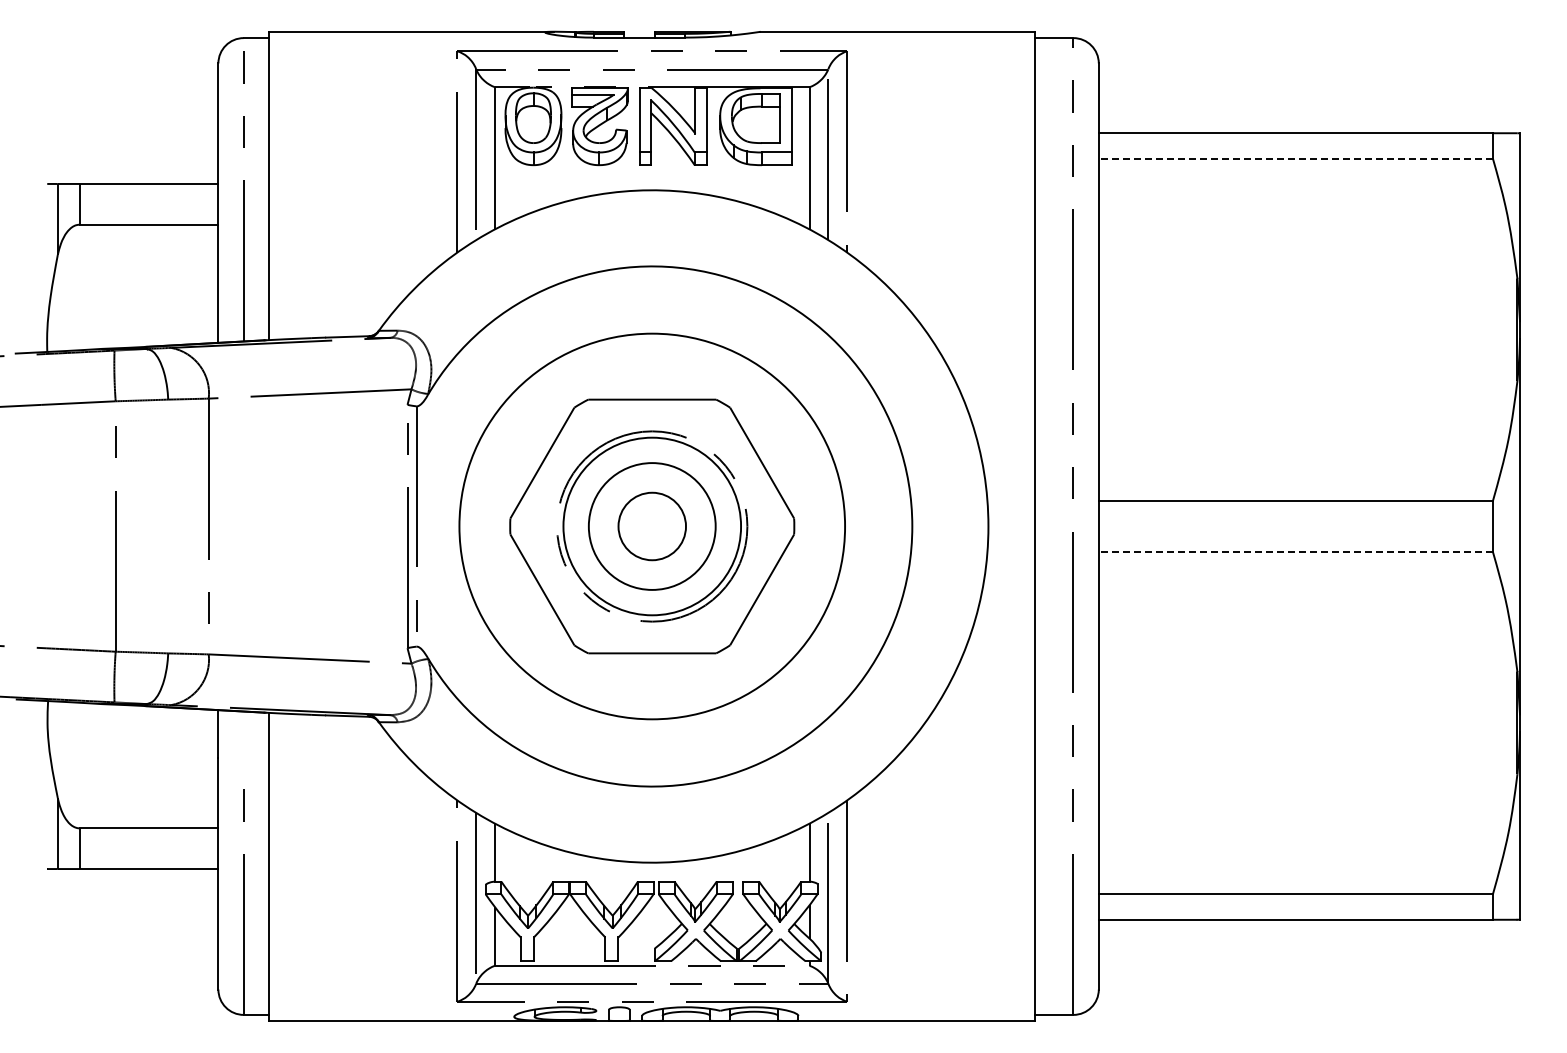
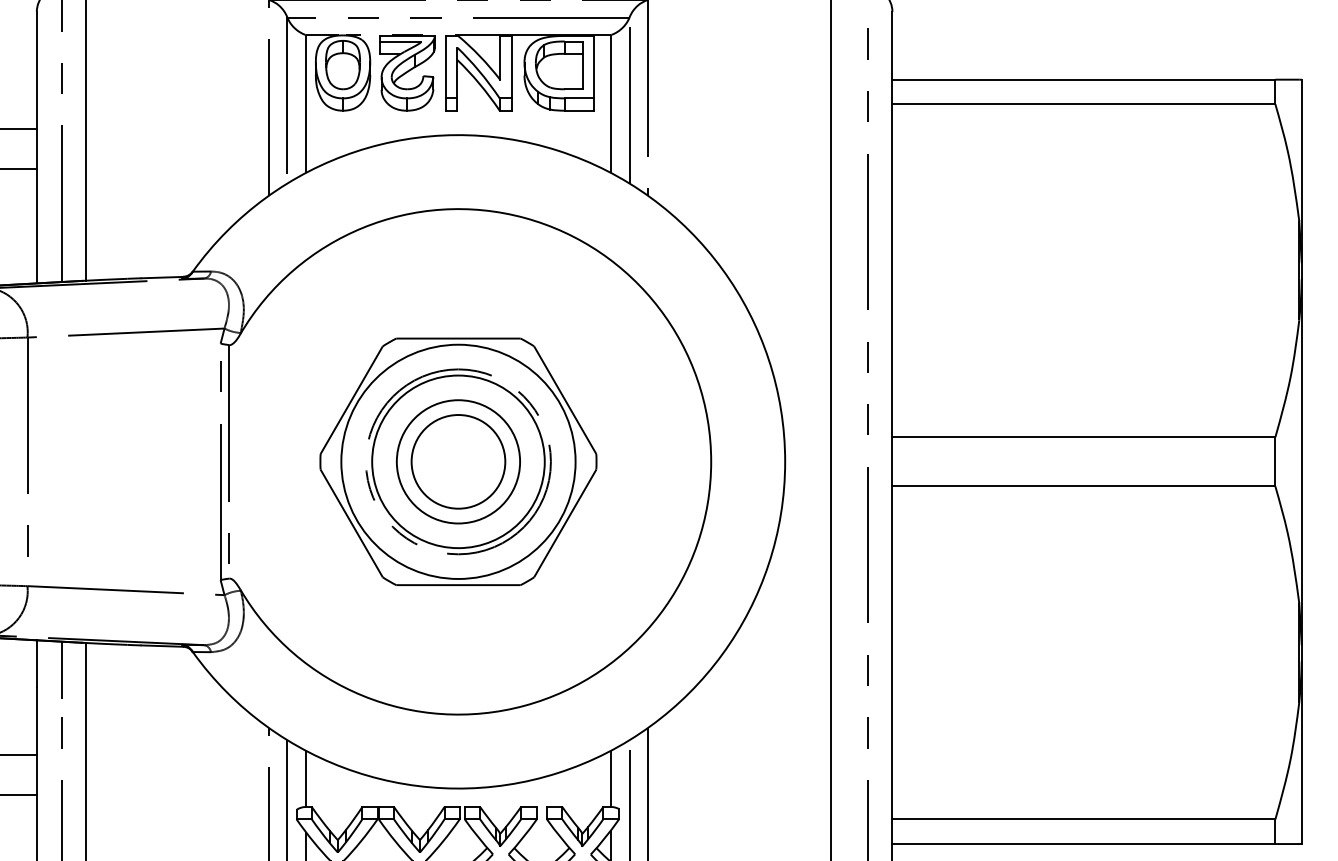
line: (1295, 158) -> (1083, 104), dashed -> solid
circle: (651, 526) -> (457, 461), size x0.62
circle: (652, 526) -> (458, 461), size x1.43
line: (1295, 551) -> (1083, 486), dashed -> solid
line: (243, 740) -> (61, 669), added

